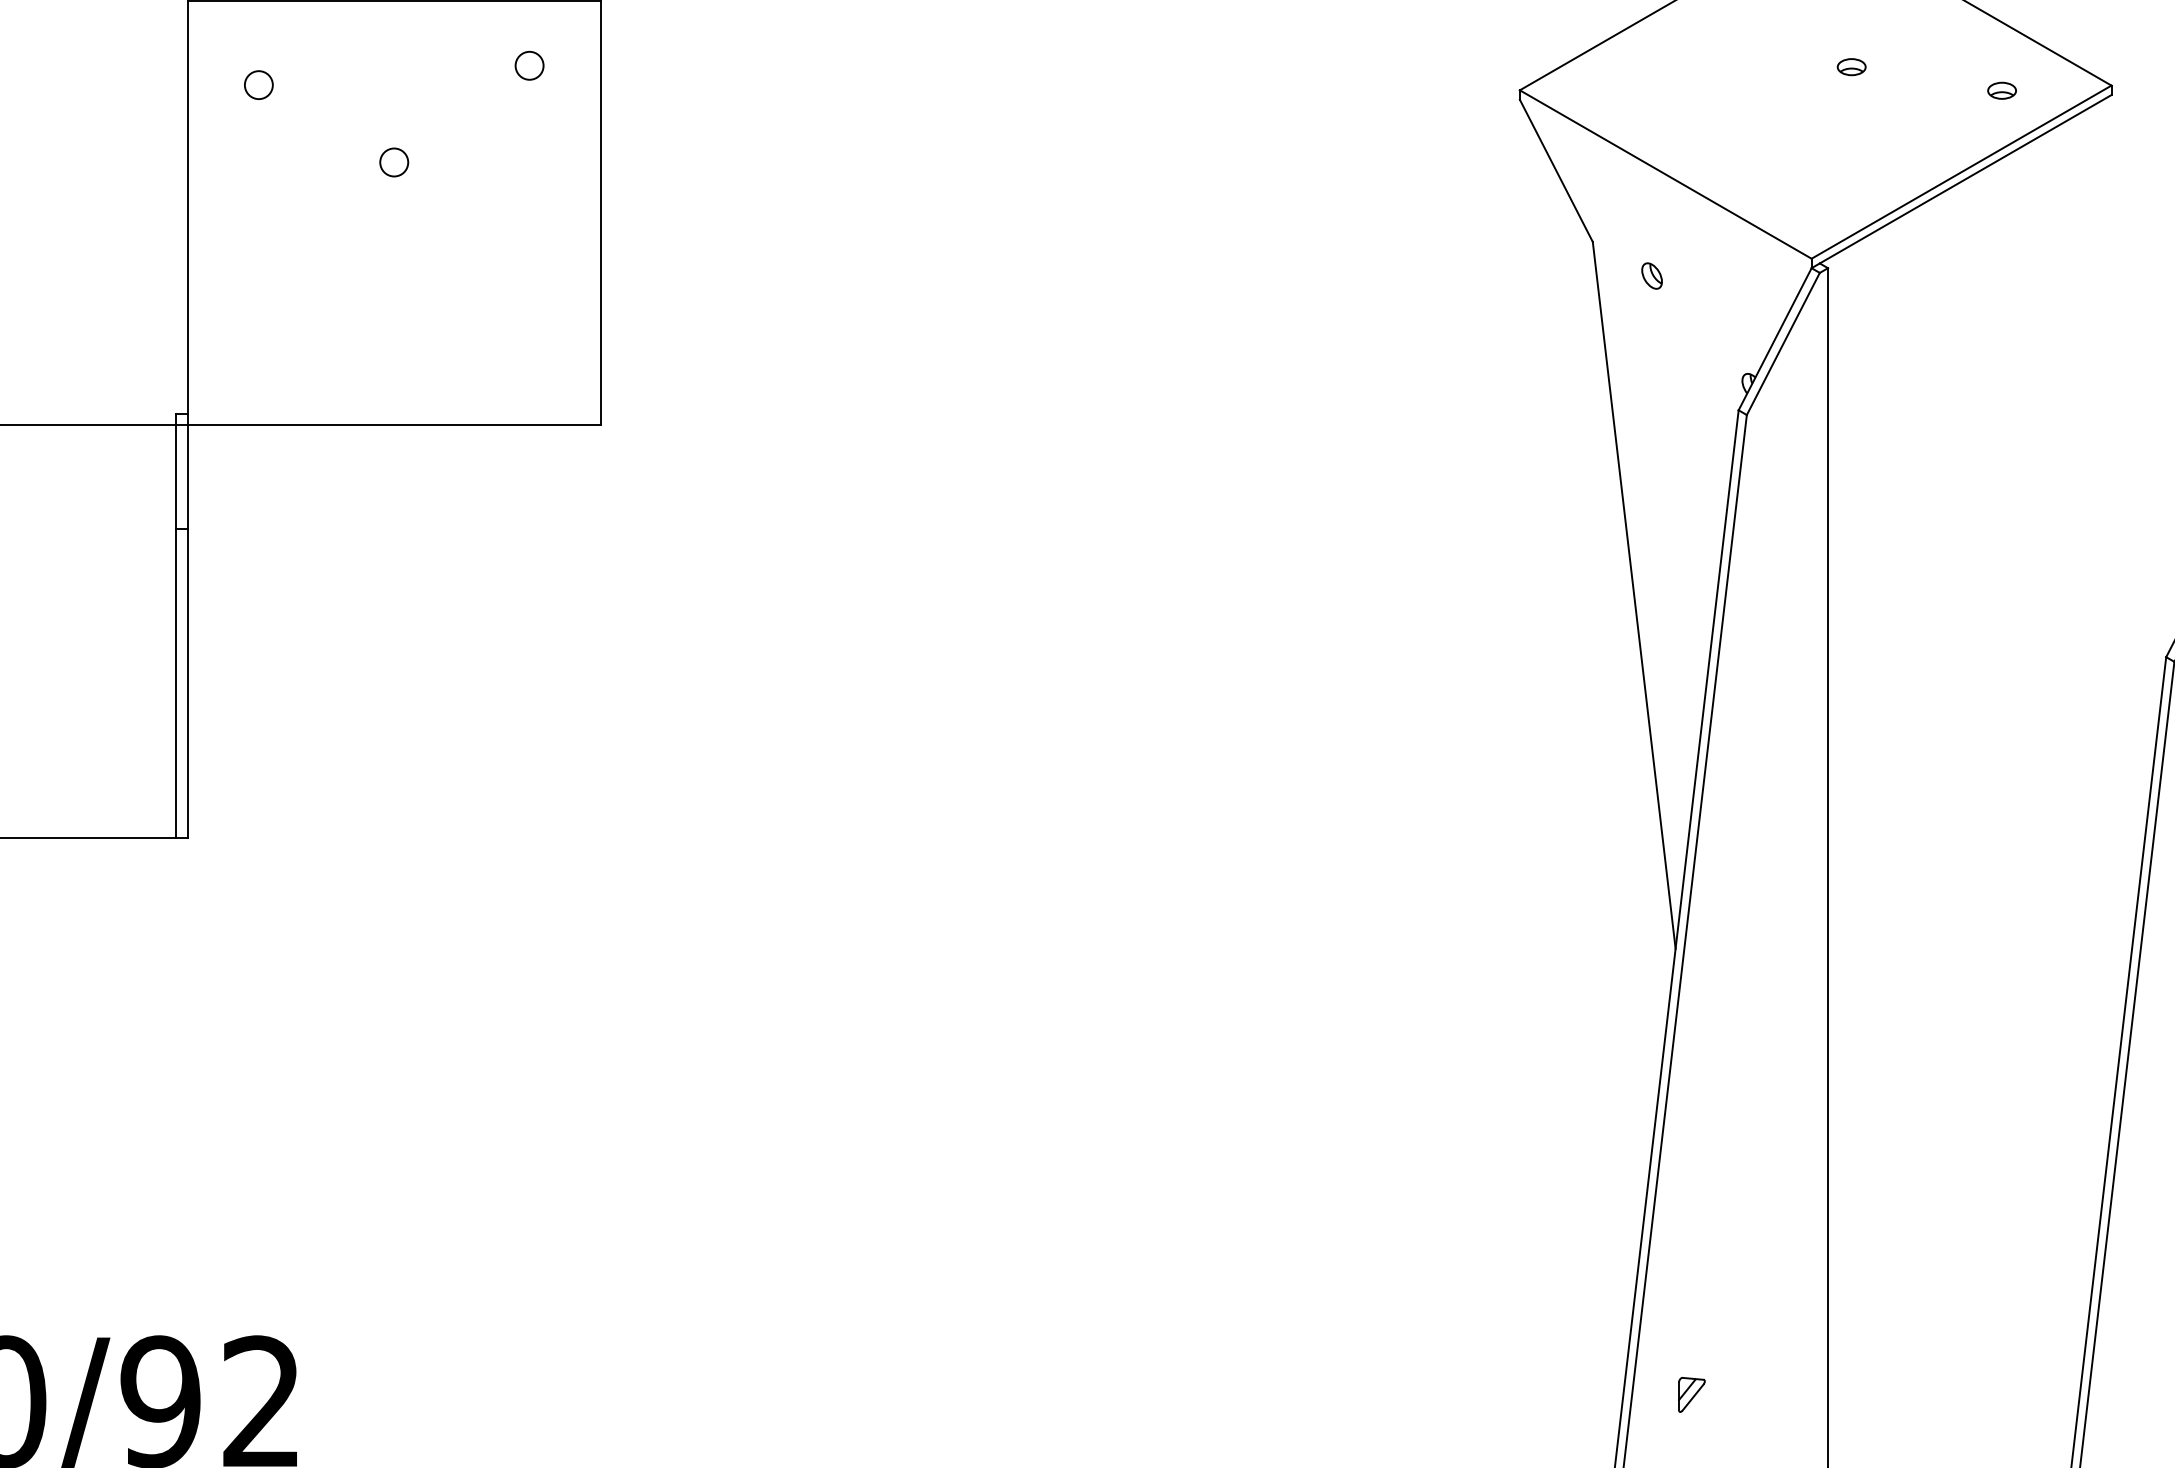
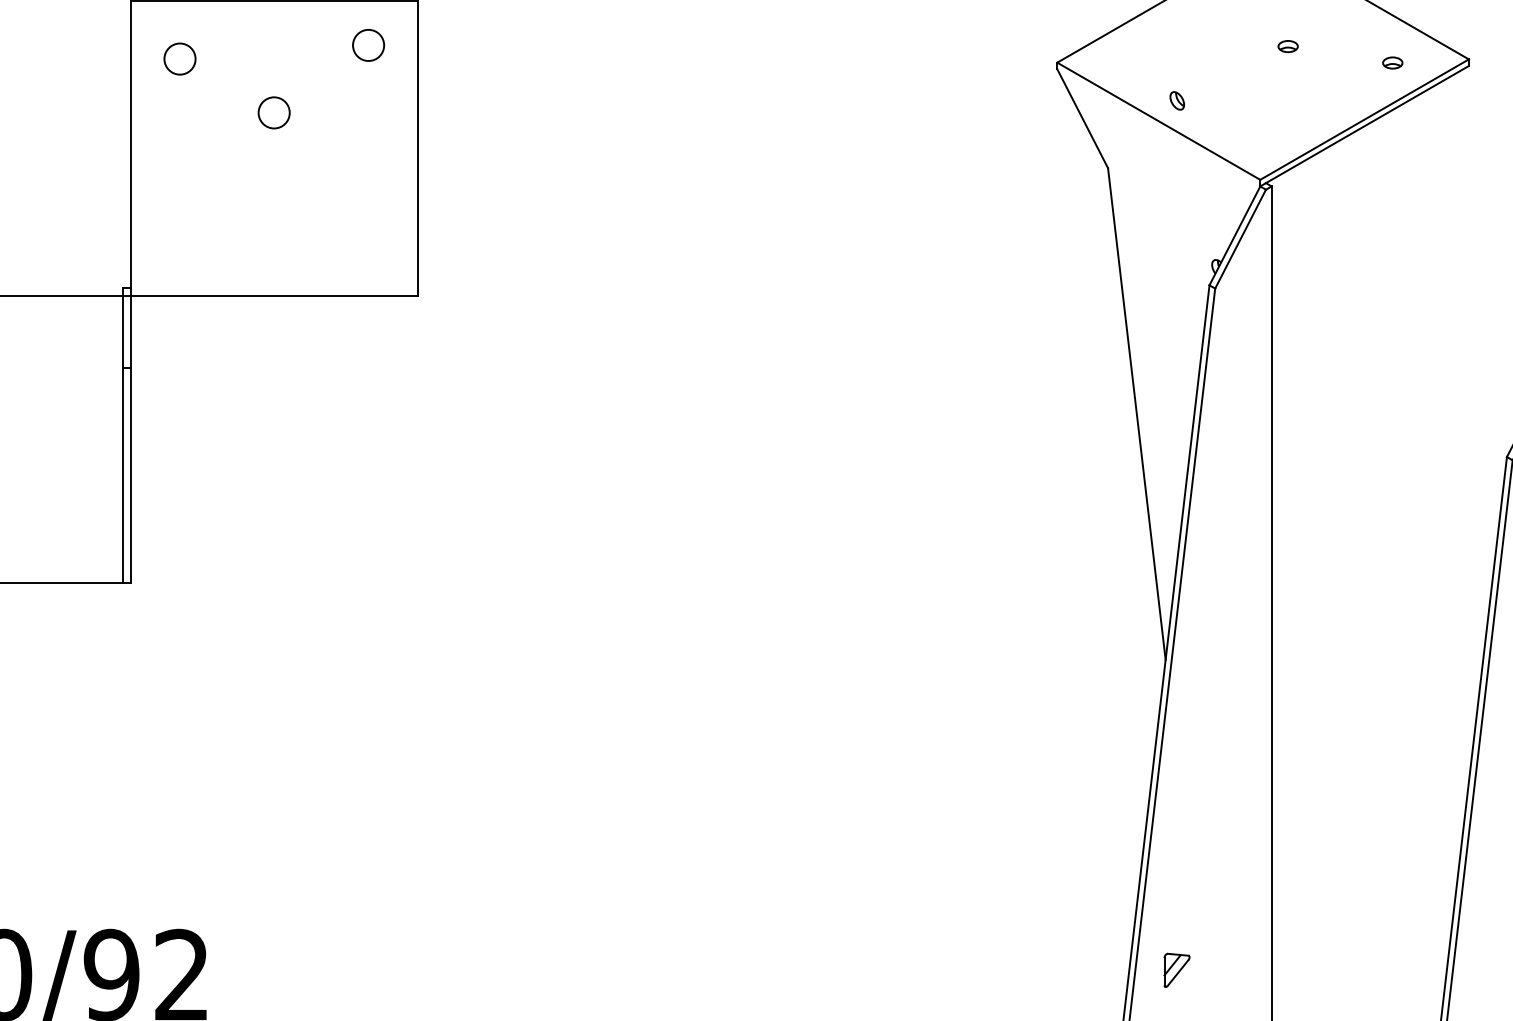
circle: (528, 65) -> (367, 45), size x1.6
circle: (258, 84) -> (179, 58), size x1.6
circle: (393, 161) -> (273, 112), size x1.6
part: (1650, 275) -> (1176, 100), moved
part: (1691, 1393) -> (1176, 969), size x1.4

